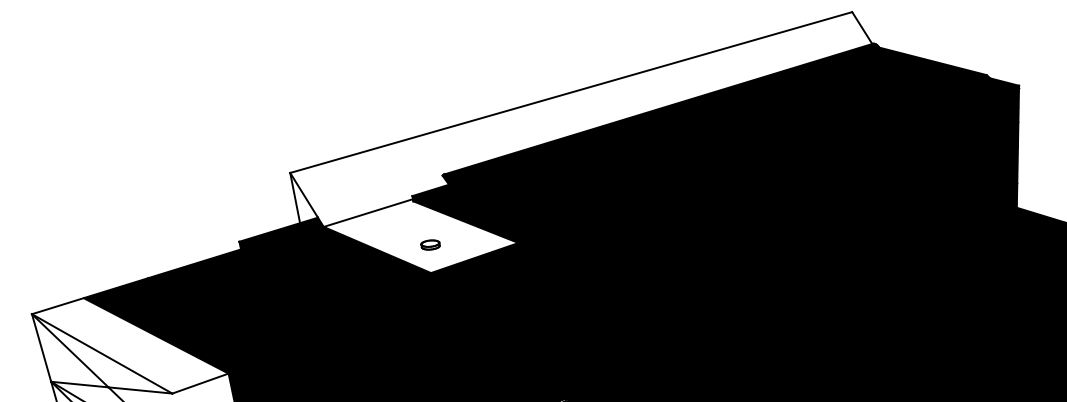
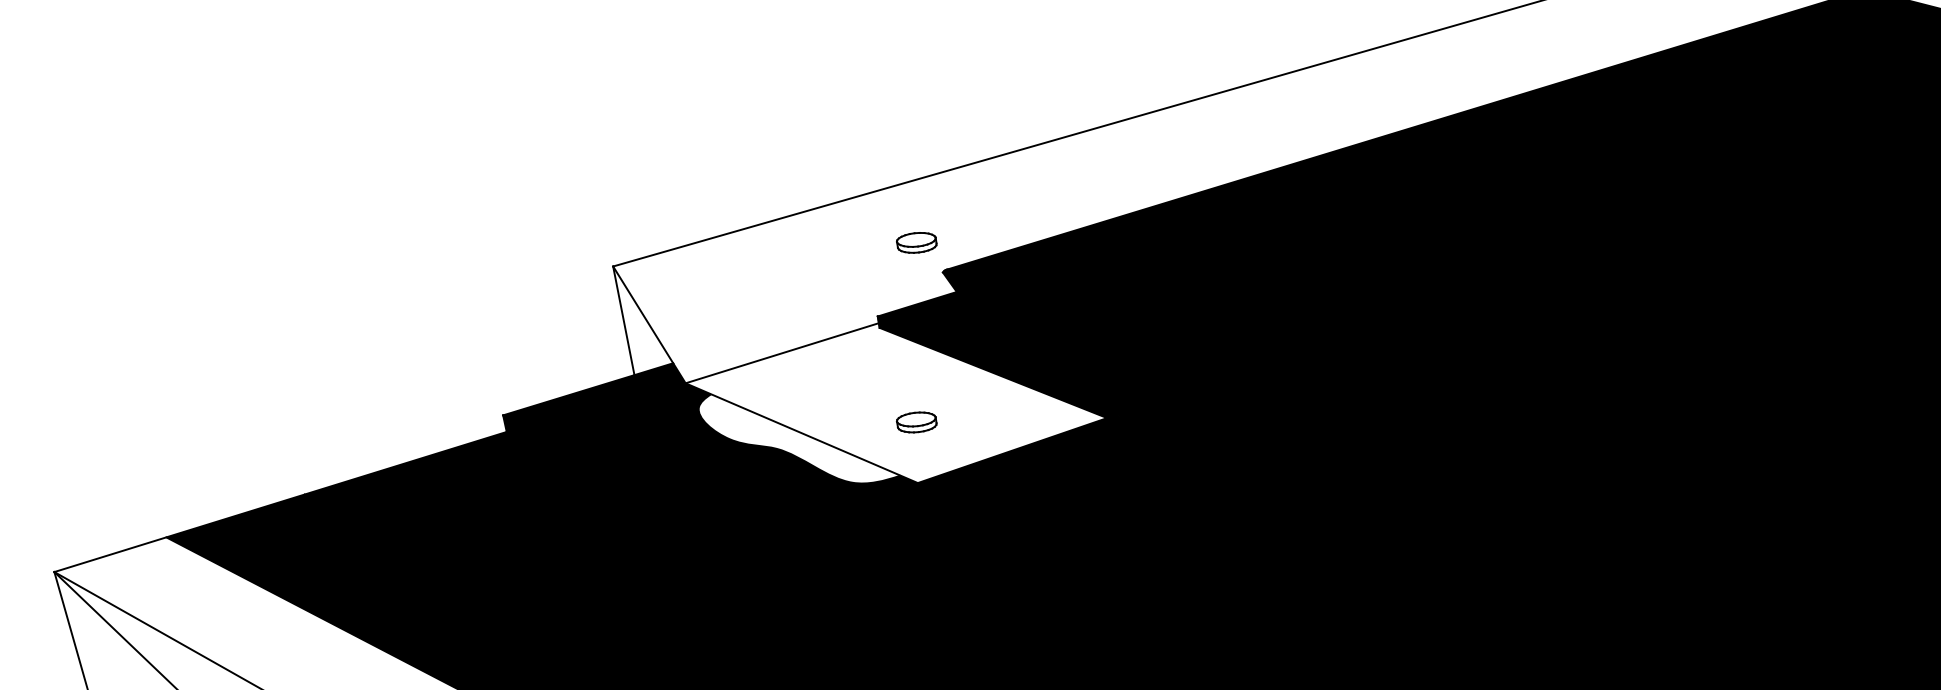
part: (430, 161) -> (916, 241), added
fill: (376, 252) -> (799, 438), removed

